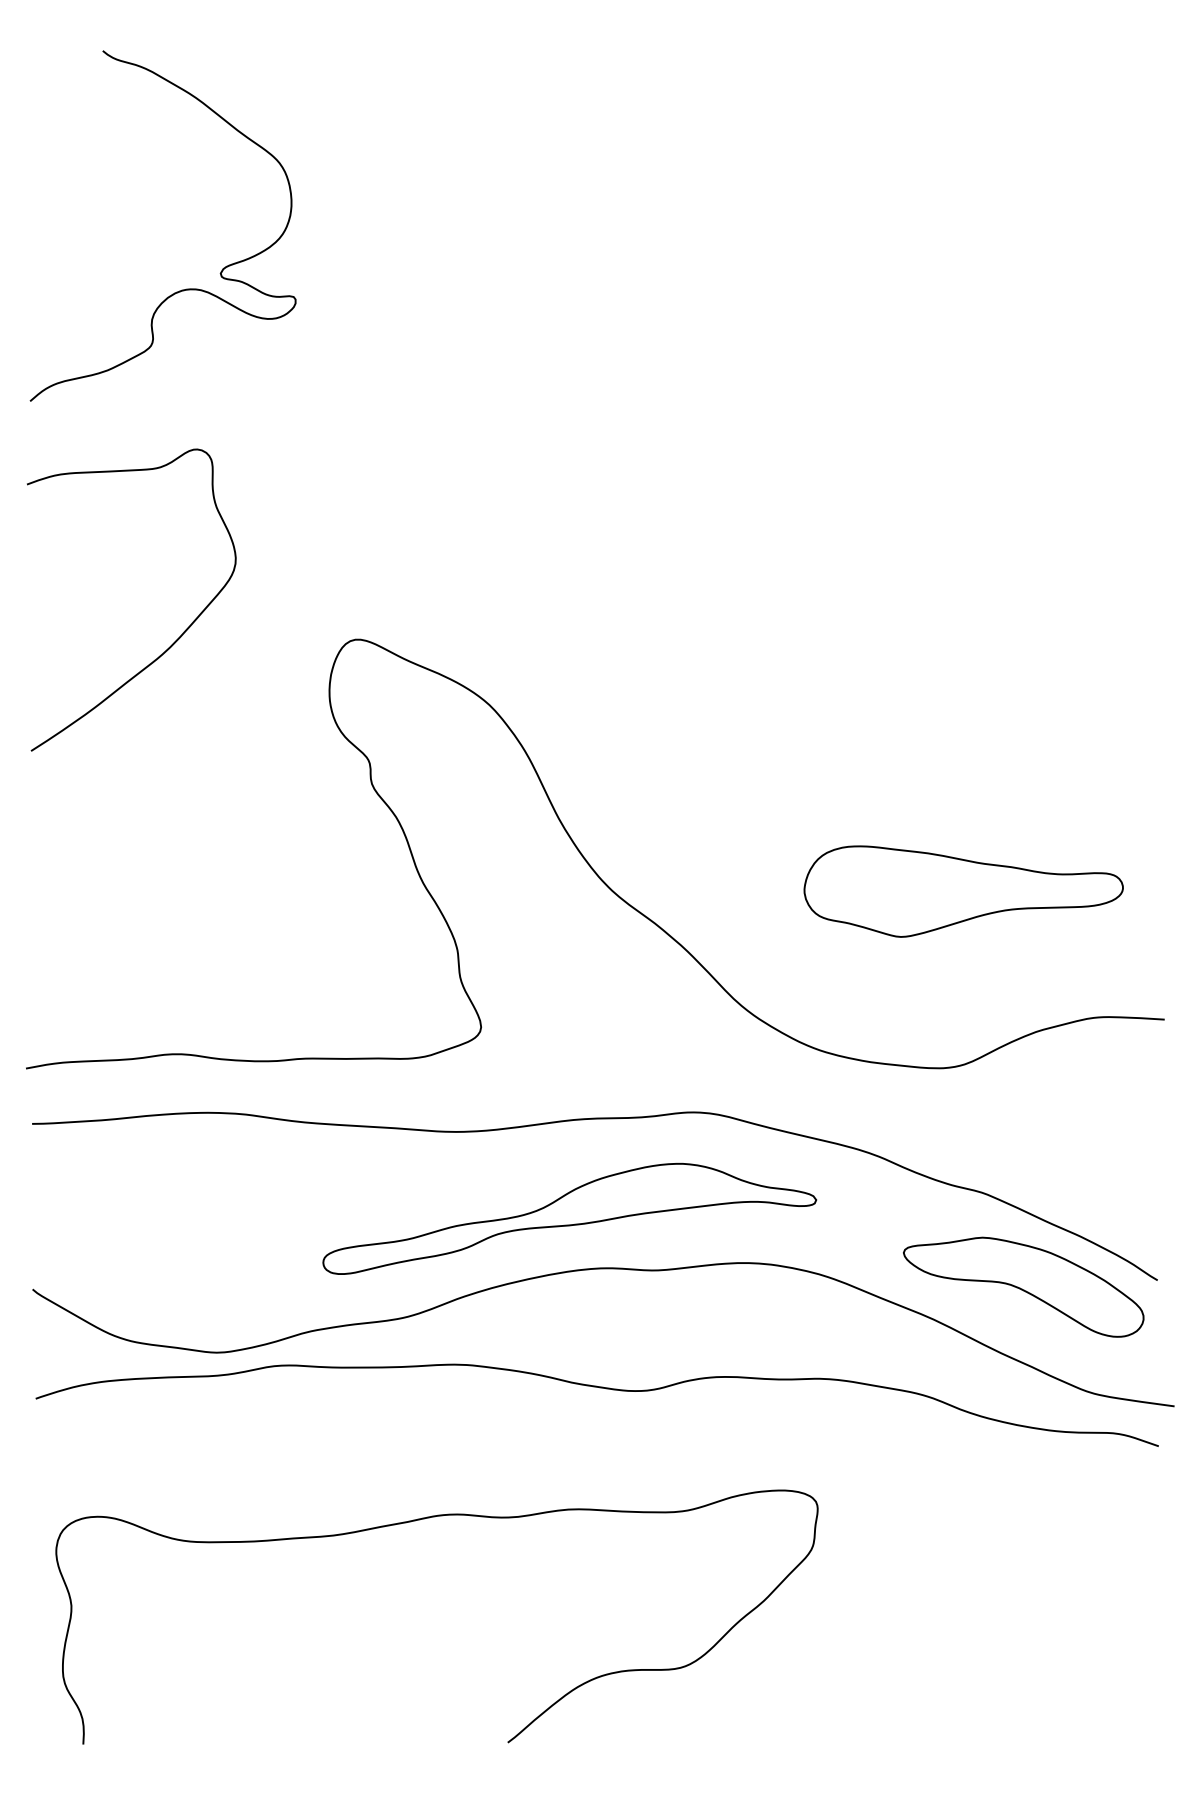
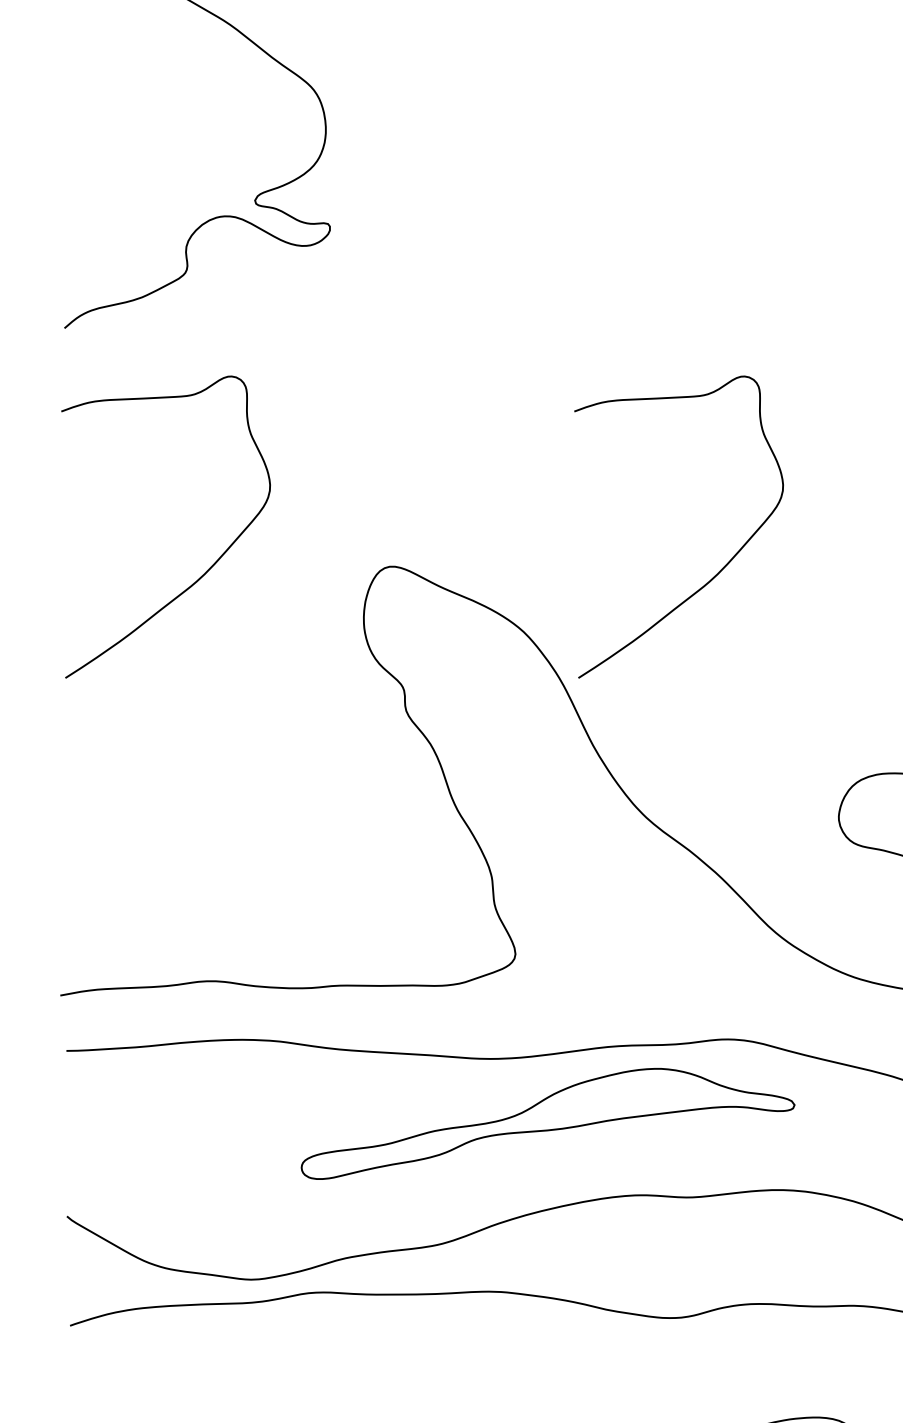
curve: (687, 641) -> (721, 568), added
part: (569, 1218) -> (547, 1123), moved

